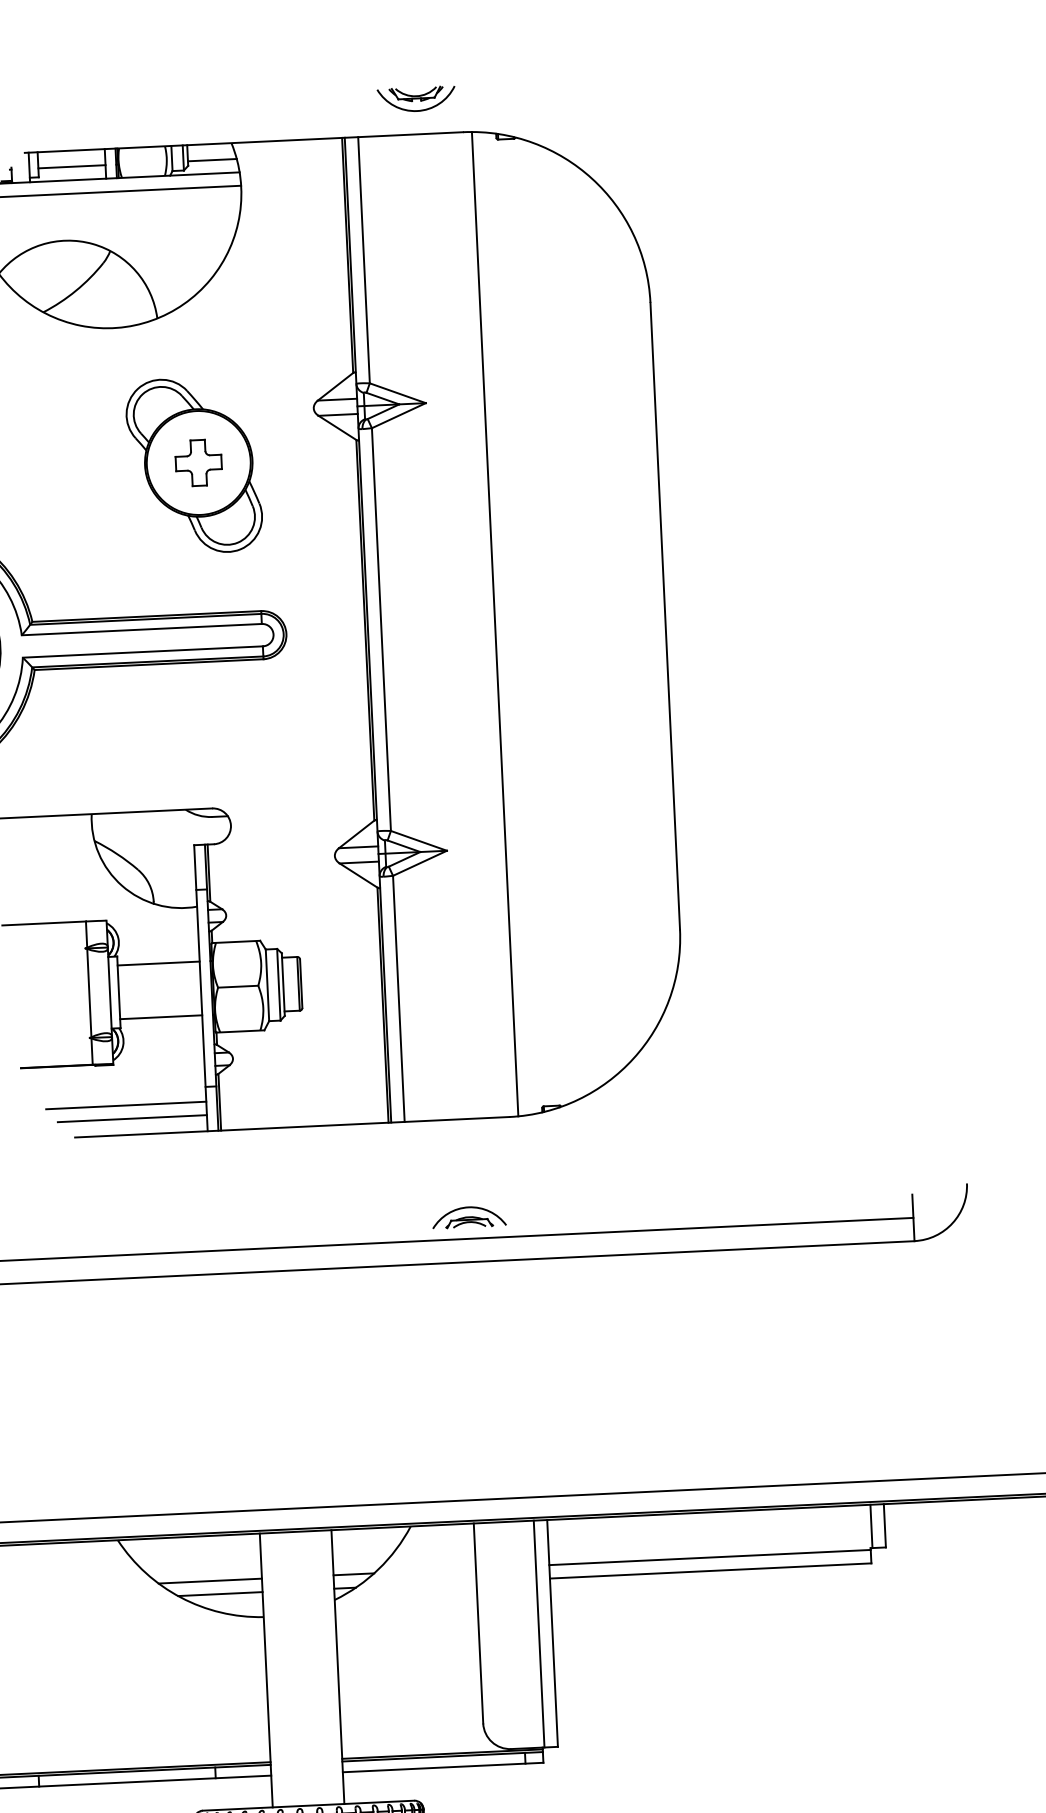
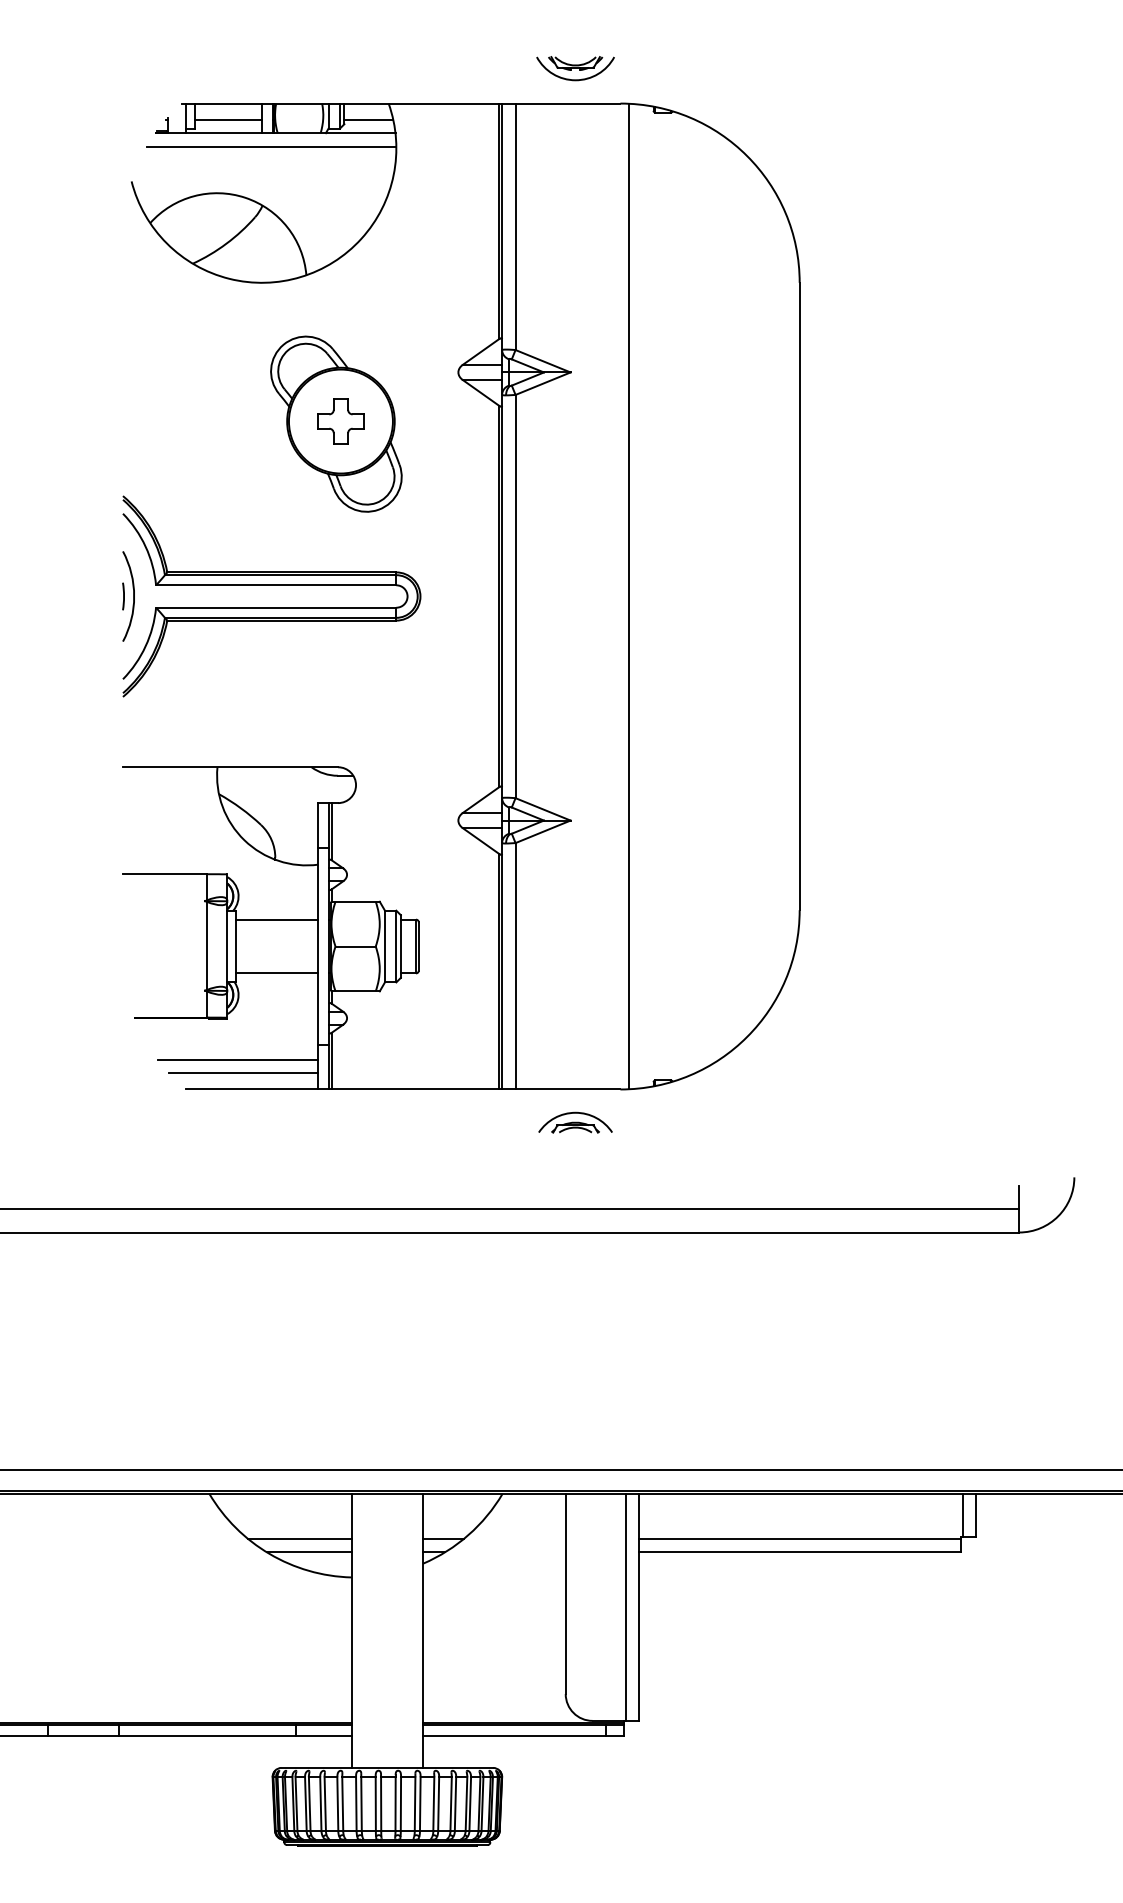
part: (469, 1217) -> (575, 1122), moved

